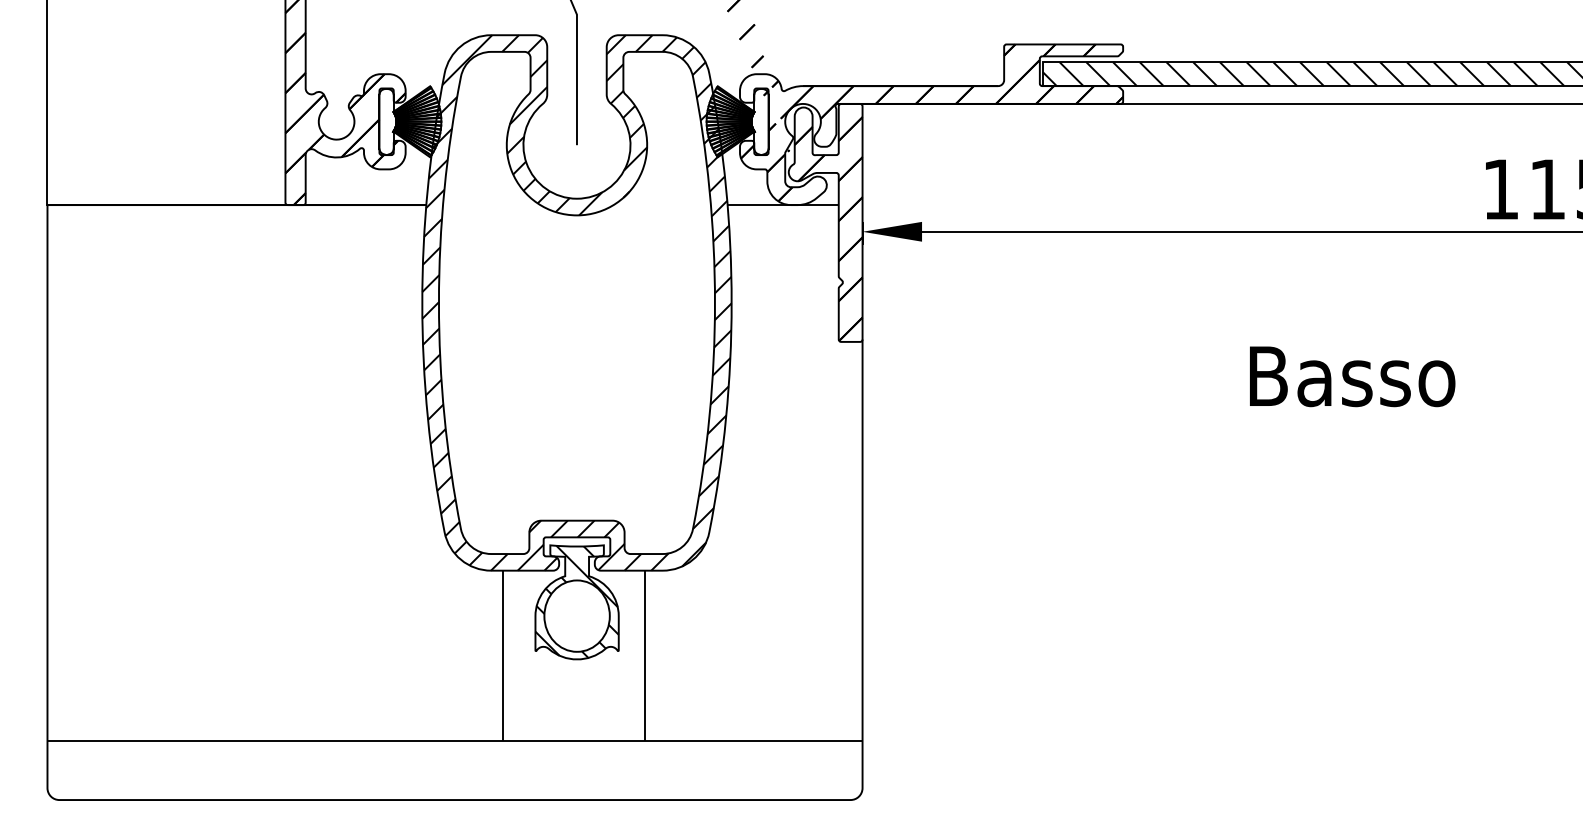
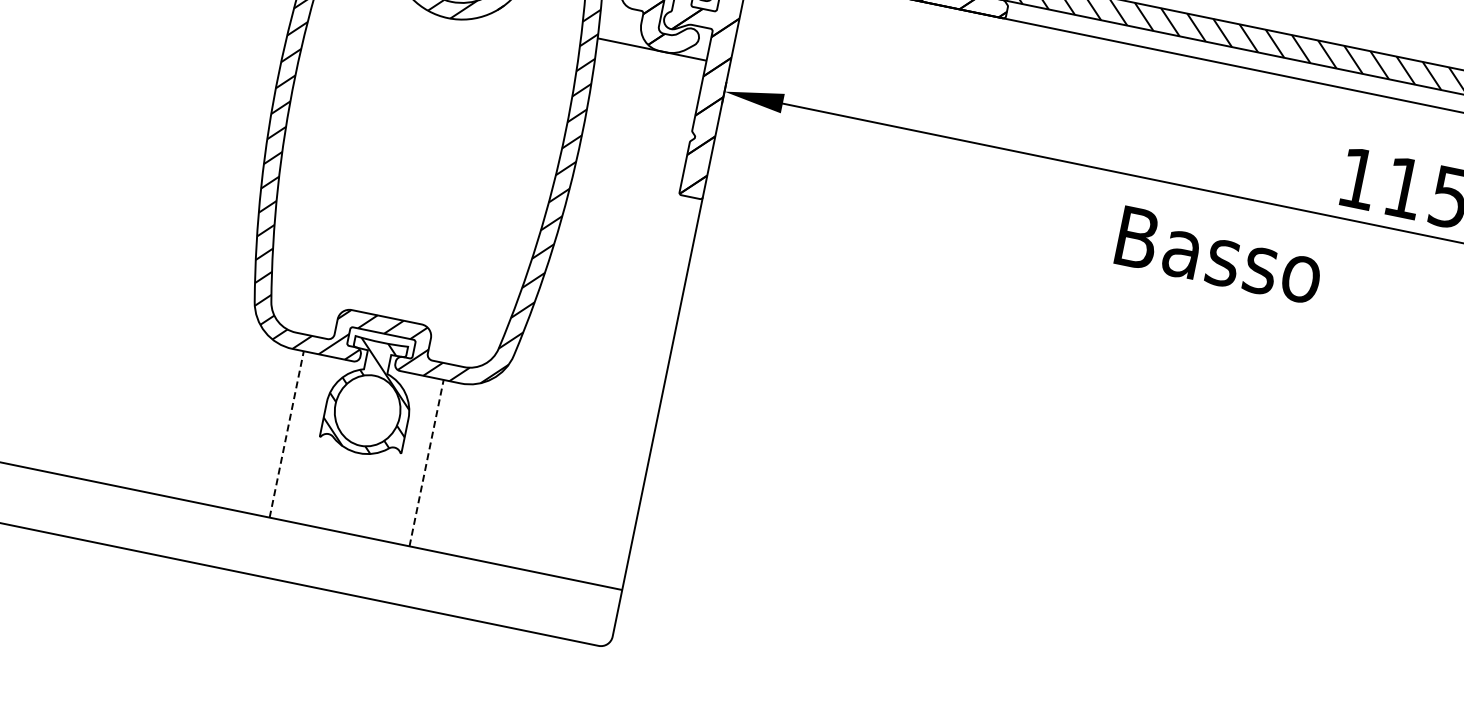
text: (1352, 376) -> (1219, 255), moved
line: (502, 655) -> (286, 434), solid -> dashed
line: (645, 655) -> (426, 463), solid -> dashed

